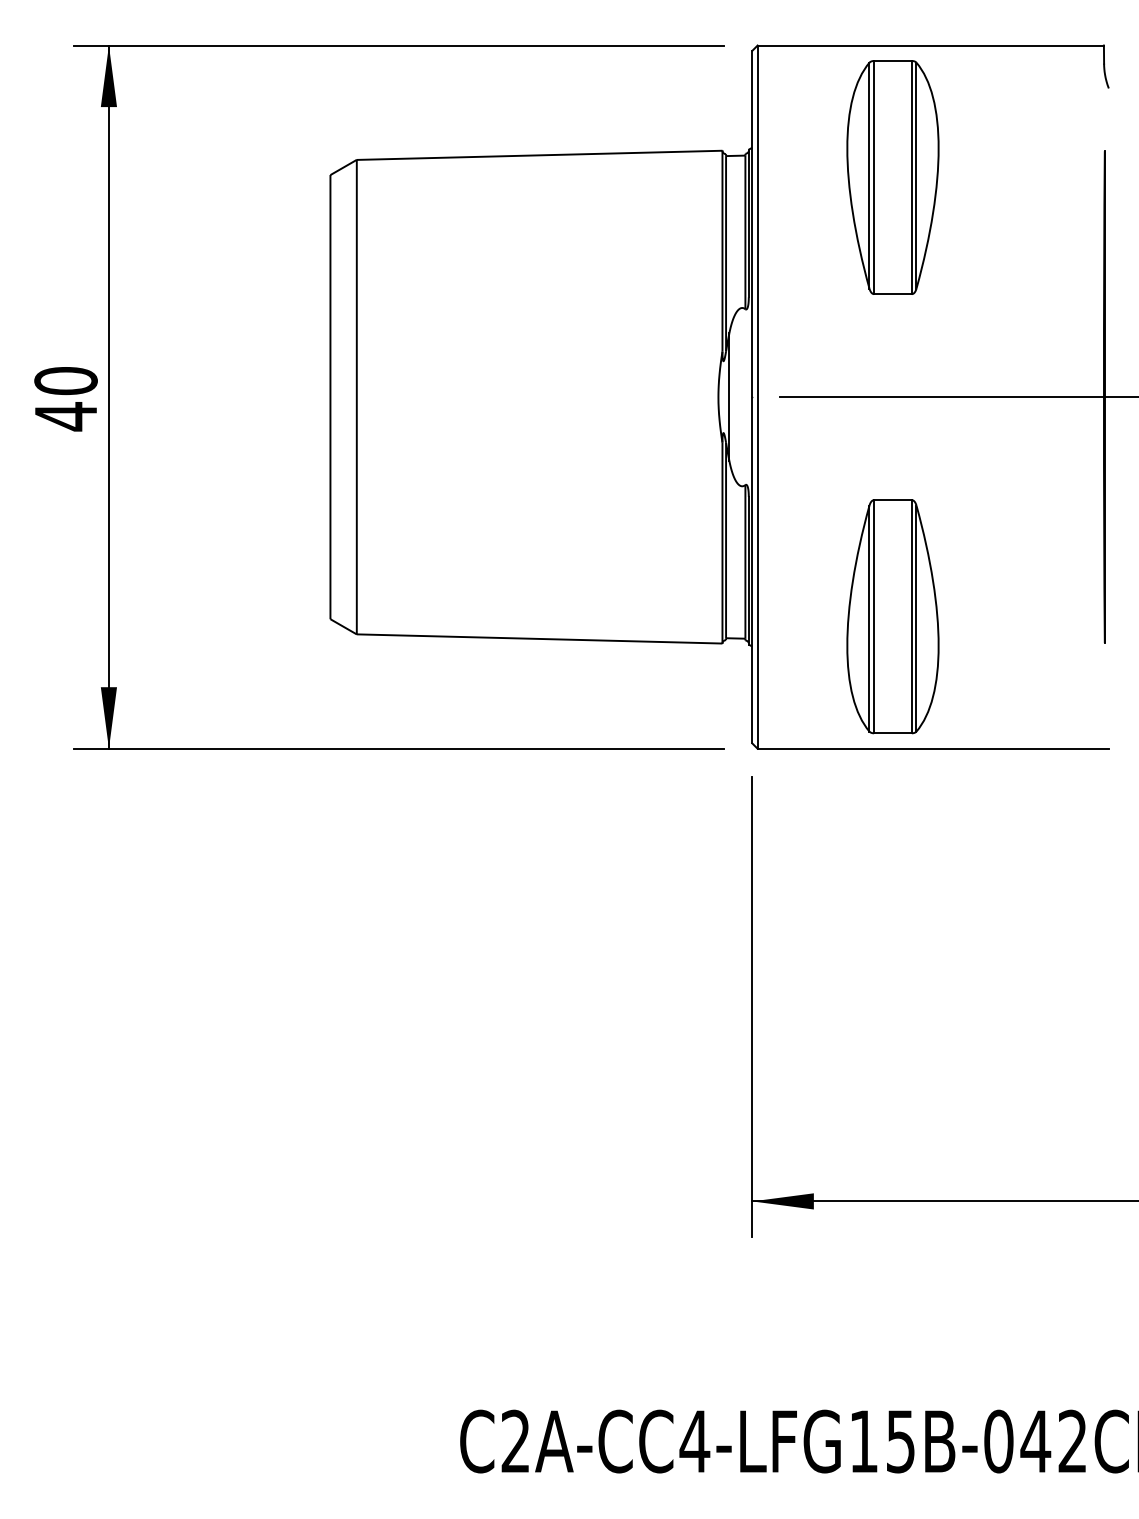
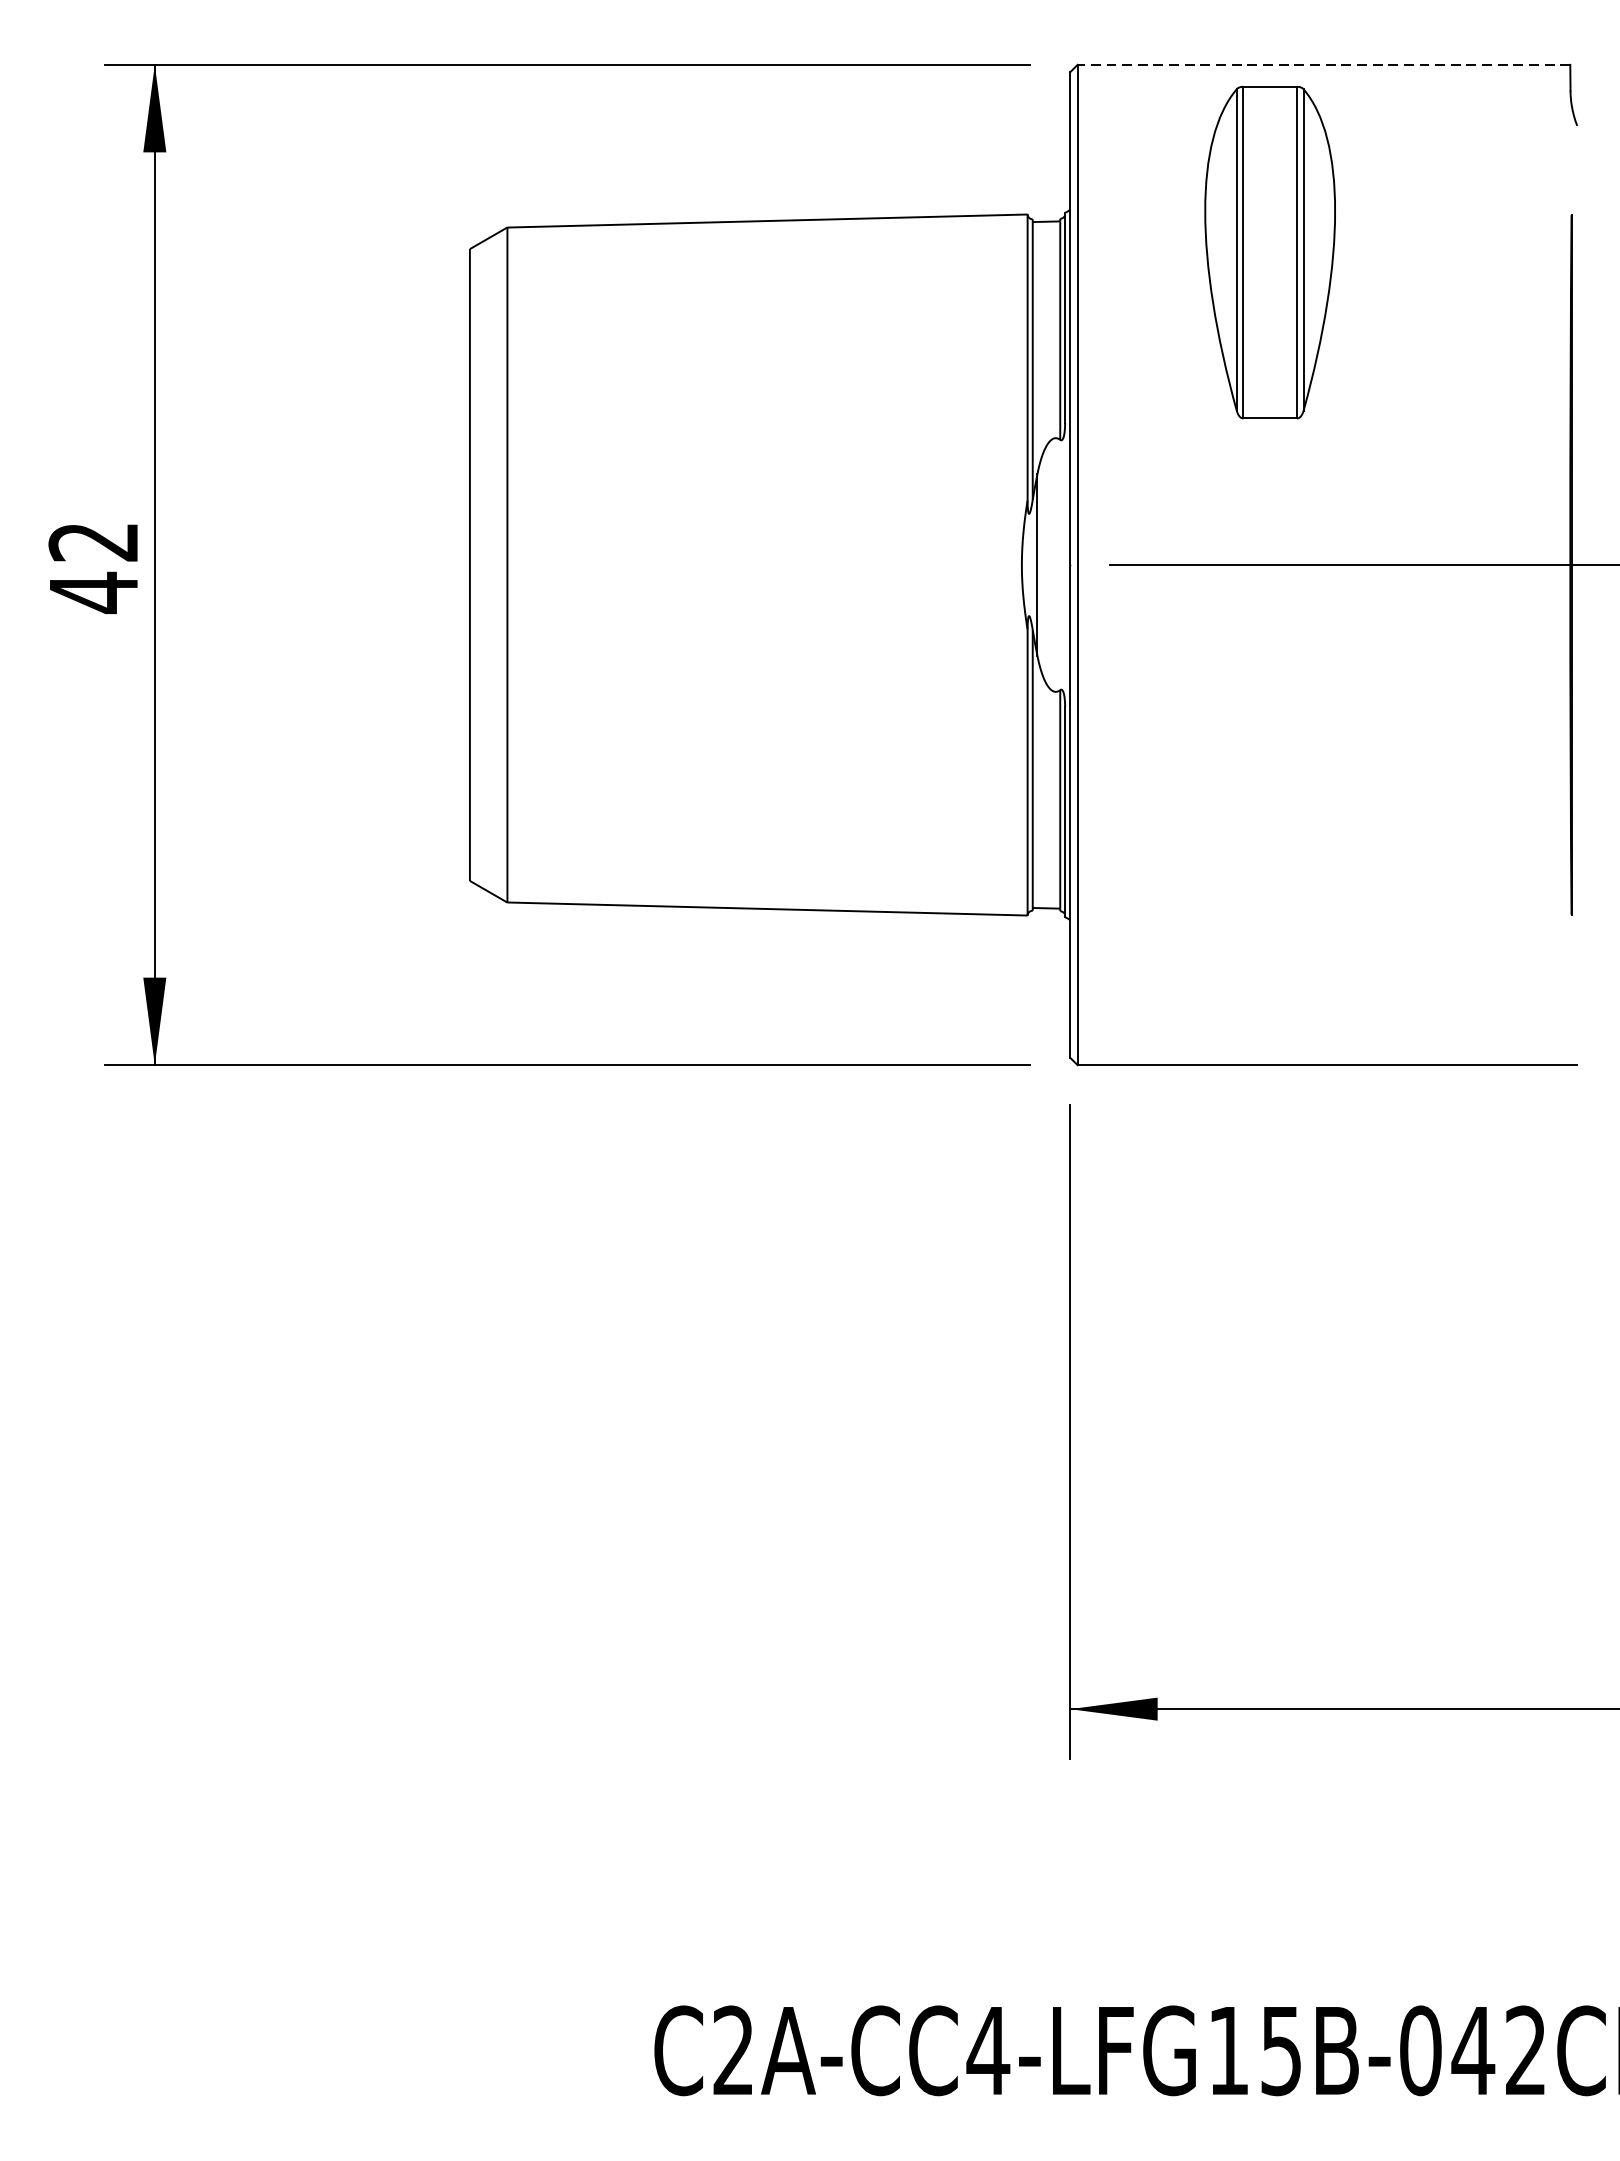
line: (930, 45) -> (1323, 64), solid -> dashed
text: (65, 381) -> (93, 542), 40 -> 42
part: (892, 616) -> (1269, 877), removed

